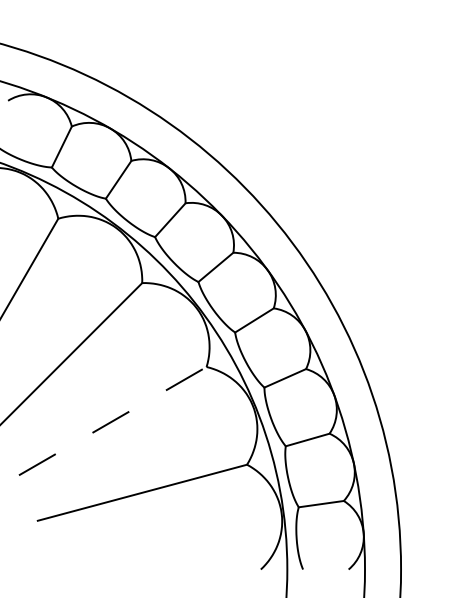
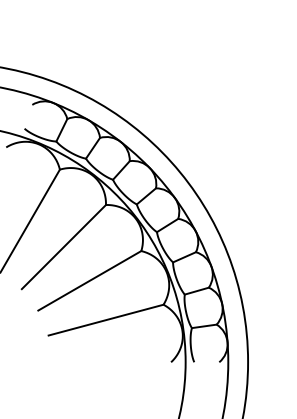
line: (114, 420) -> (90, 280), dashed -> solid

